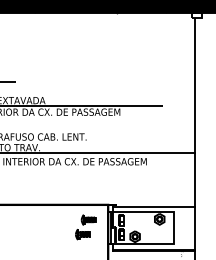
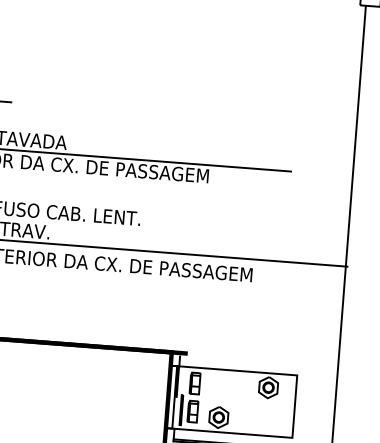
line: (153, 206) -> (258, 362), removed
part: (85, 227) -> (124, 392), removed

